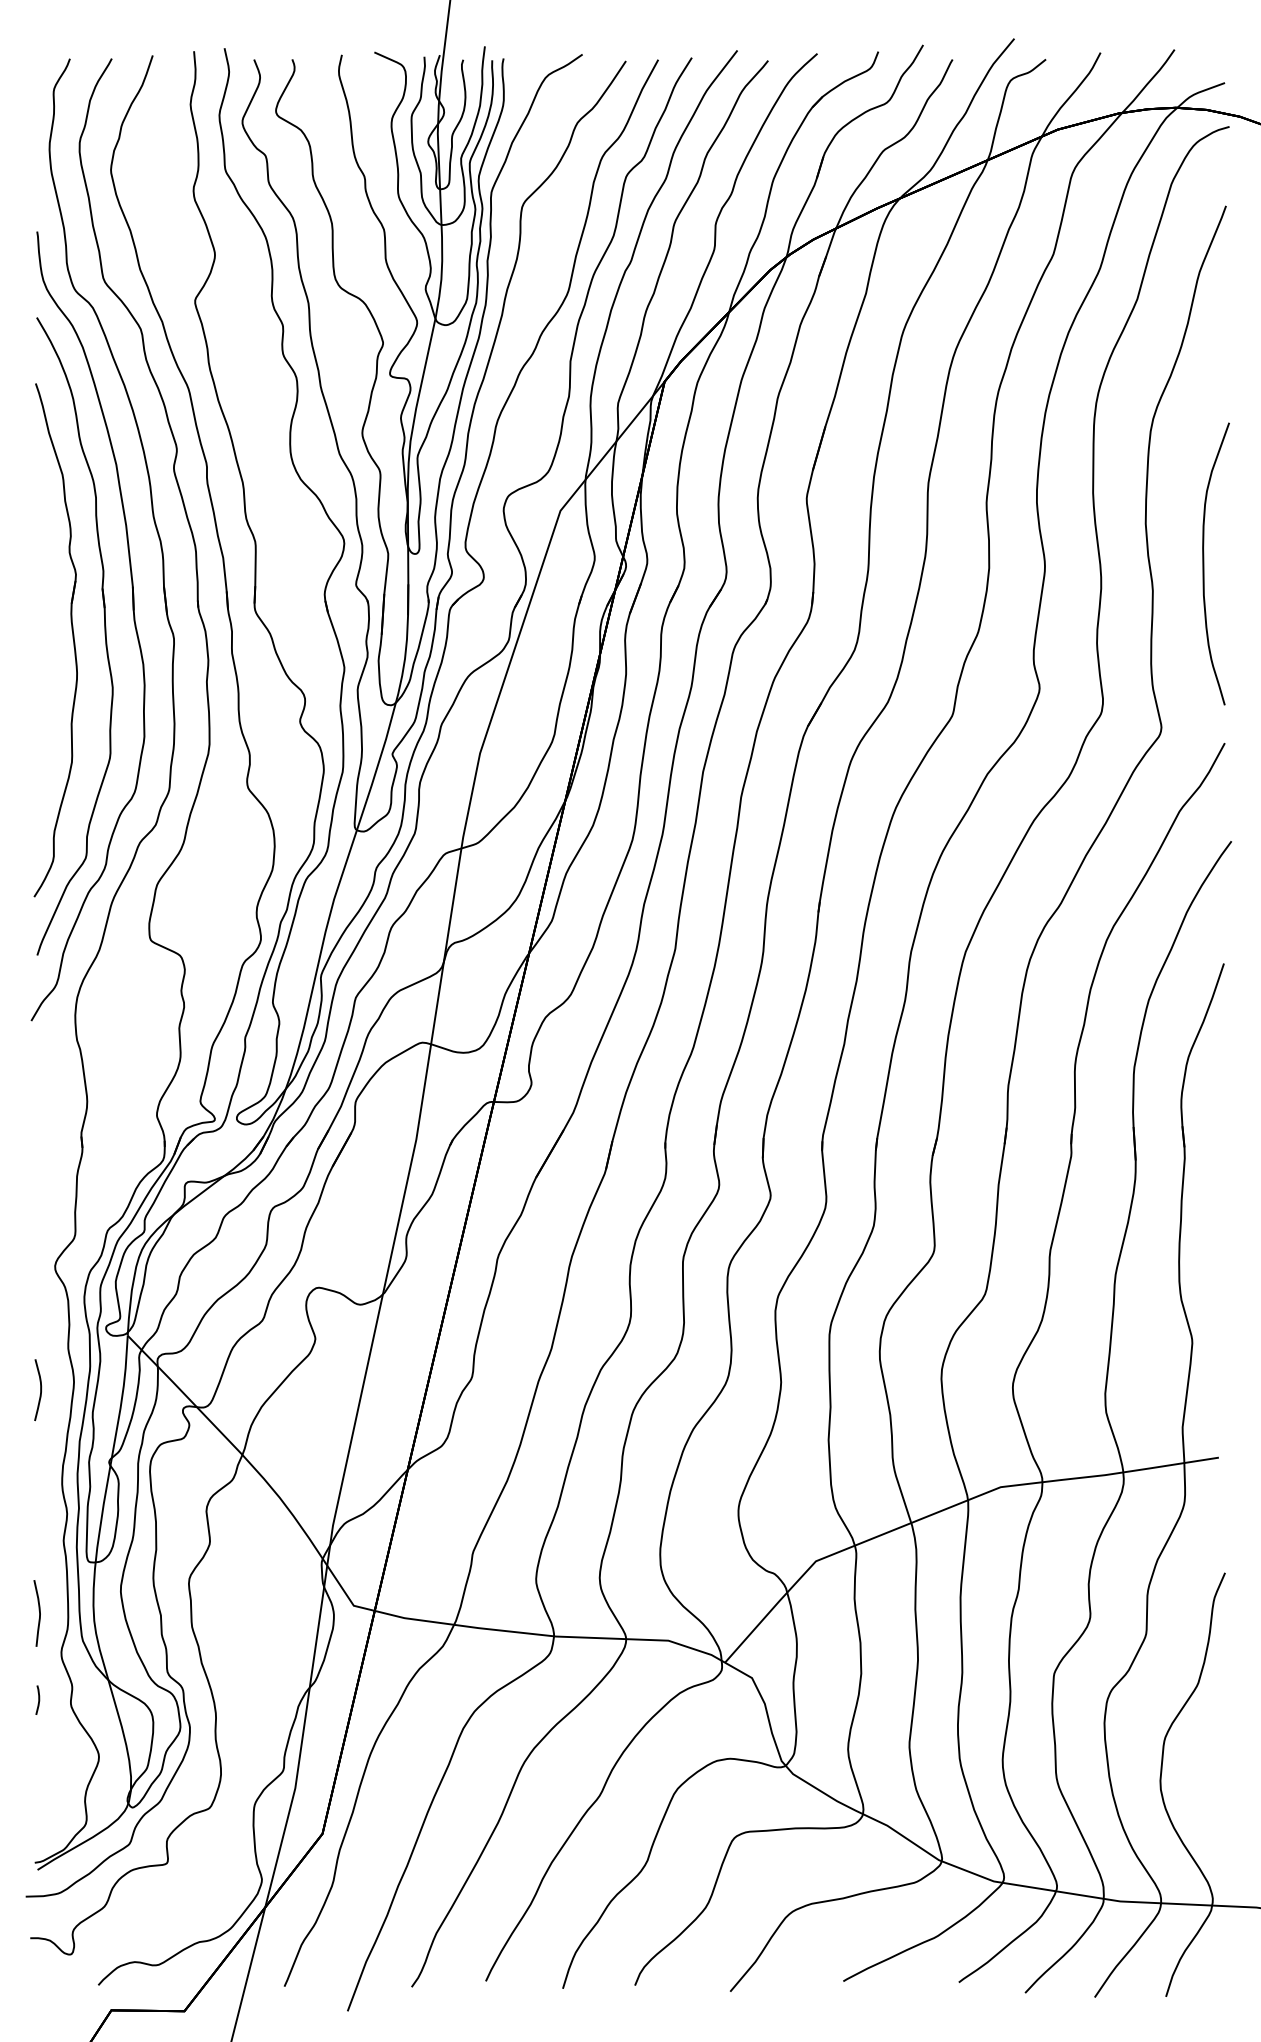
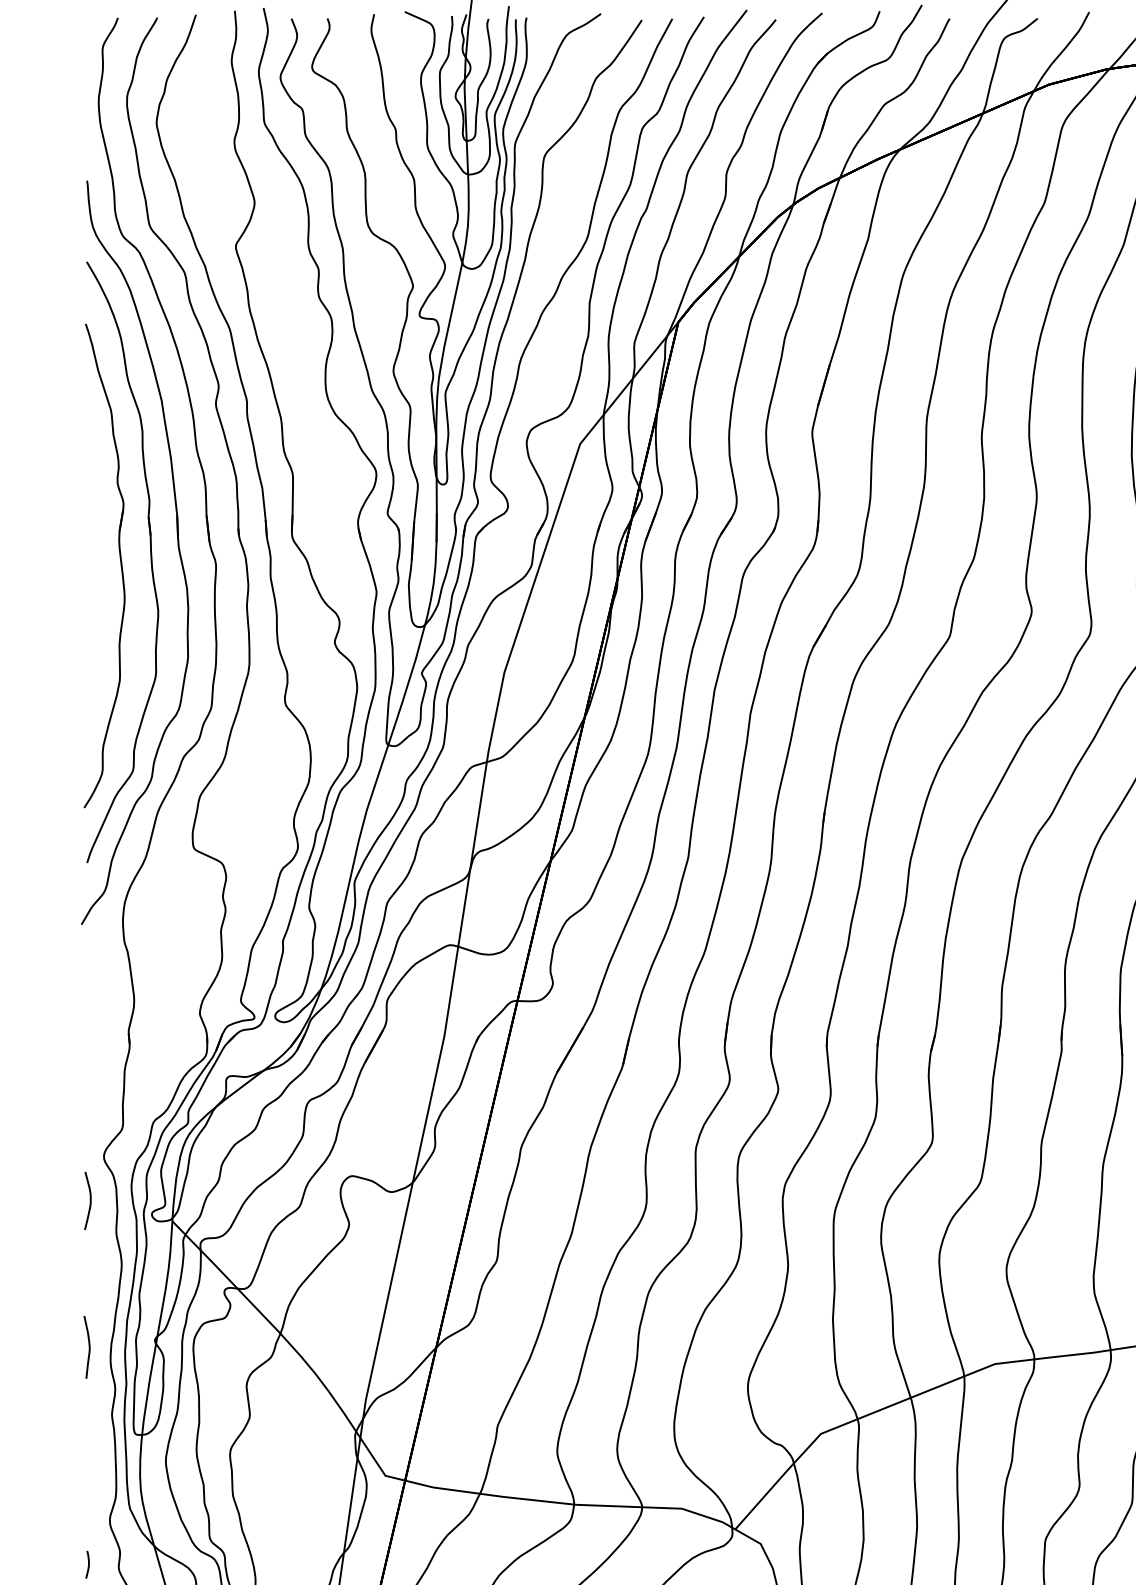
curve: (40, 1390) -> (90, 1201), moved
curve: (39, 1613) -> (89, 1347), moved

